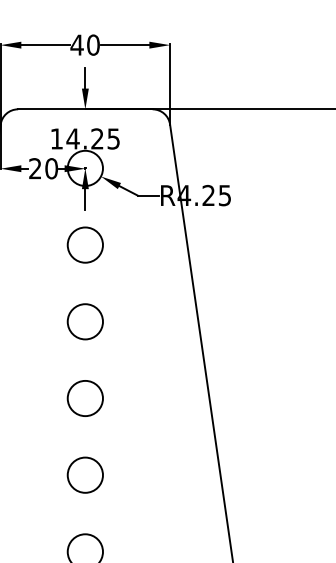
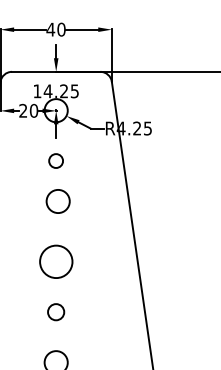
circle: (84, 244) -> (55, 160), size x0.6
circle: (84, 321) -> (57, 201), moved
circle: (84, 397) -> (55, 261), size x1.4
circle: (84, 474) -> (55, 311), size x0.7

